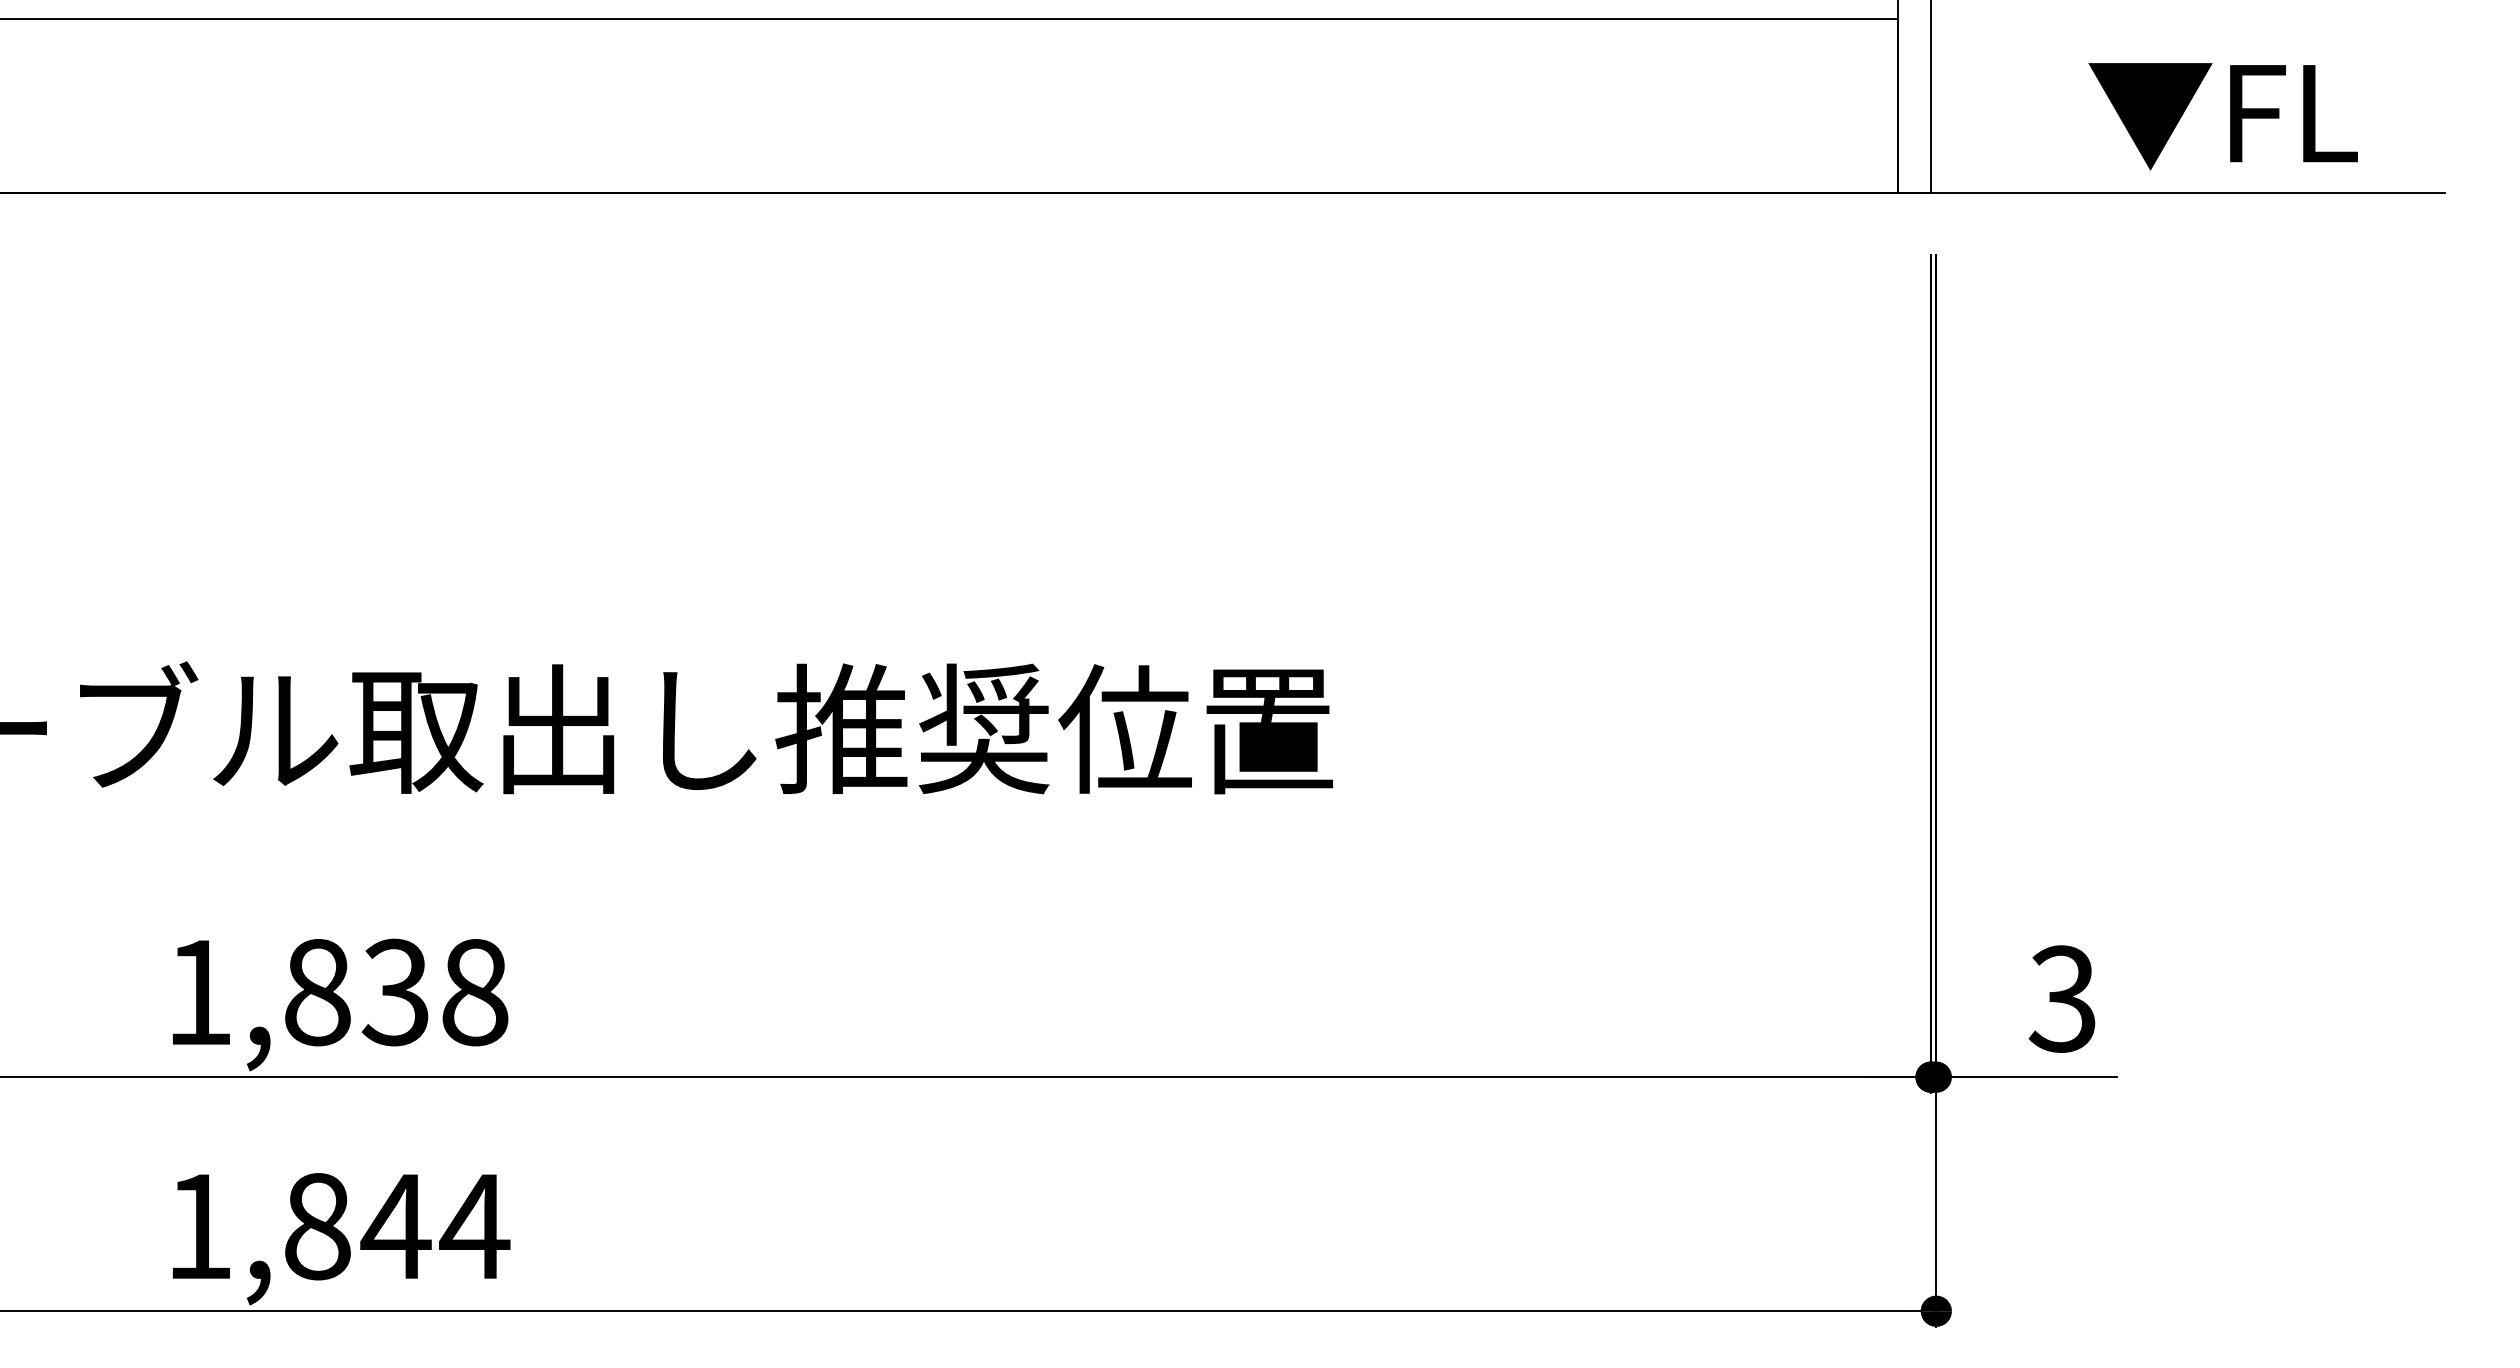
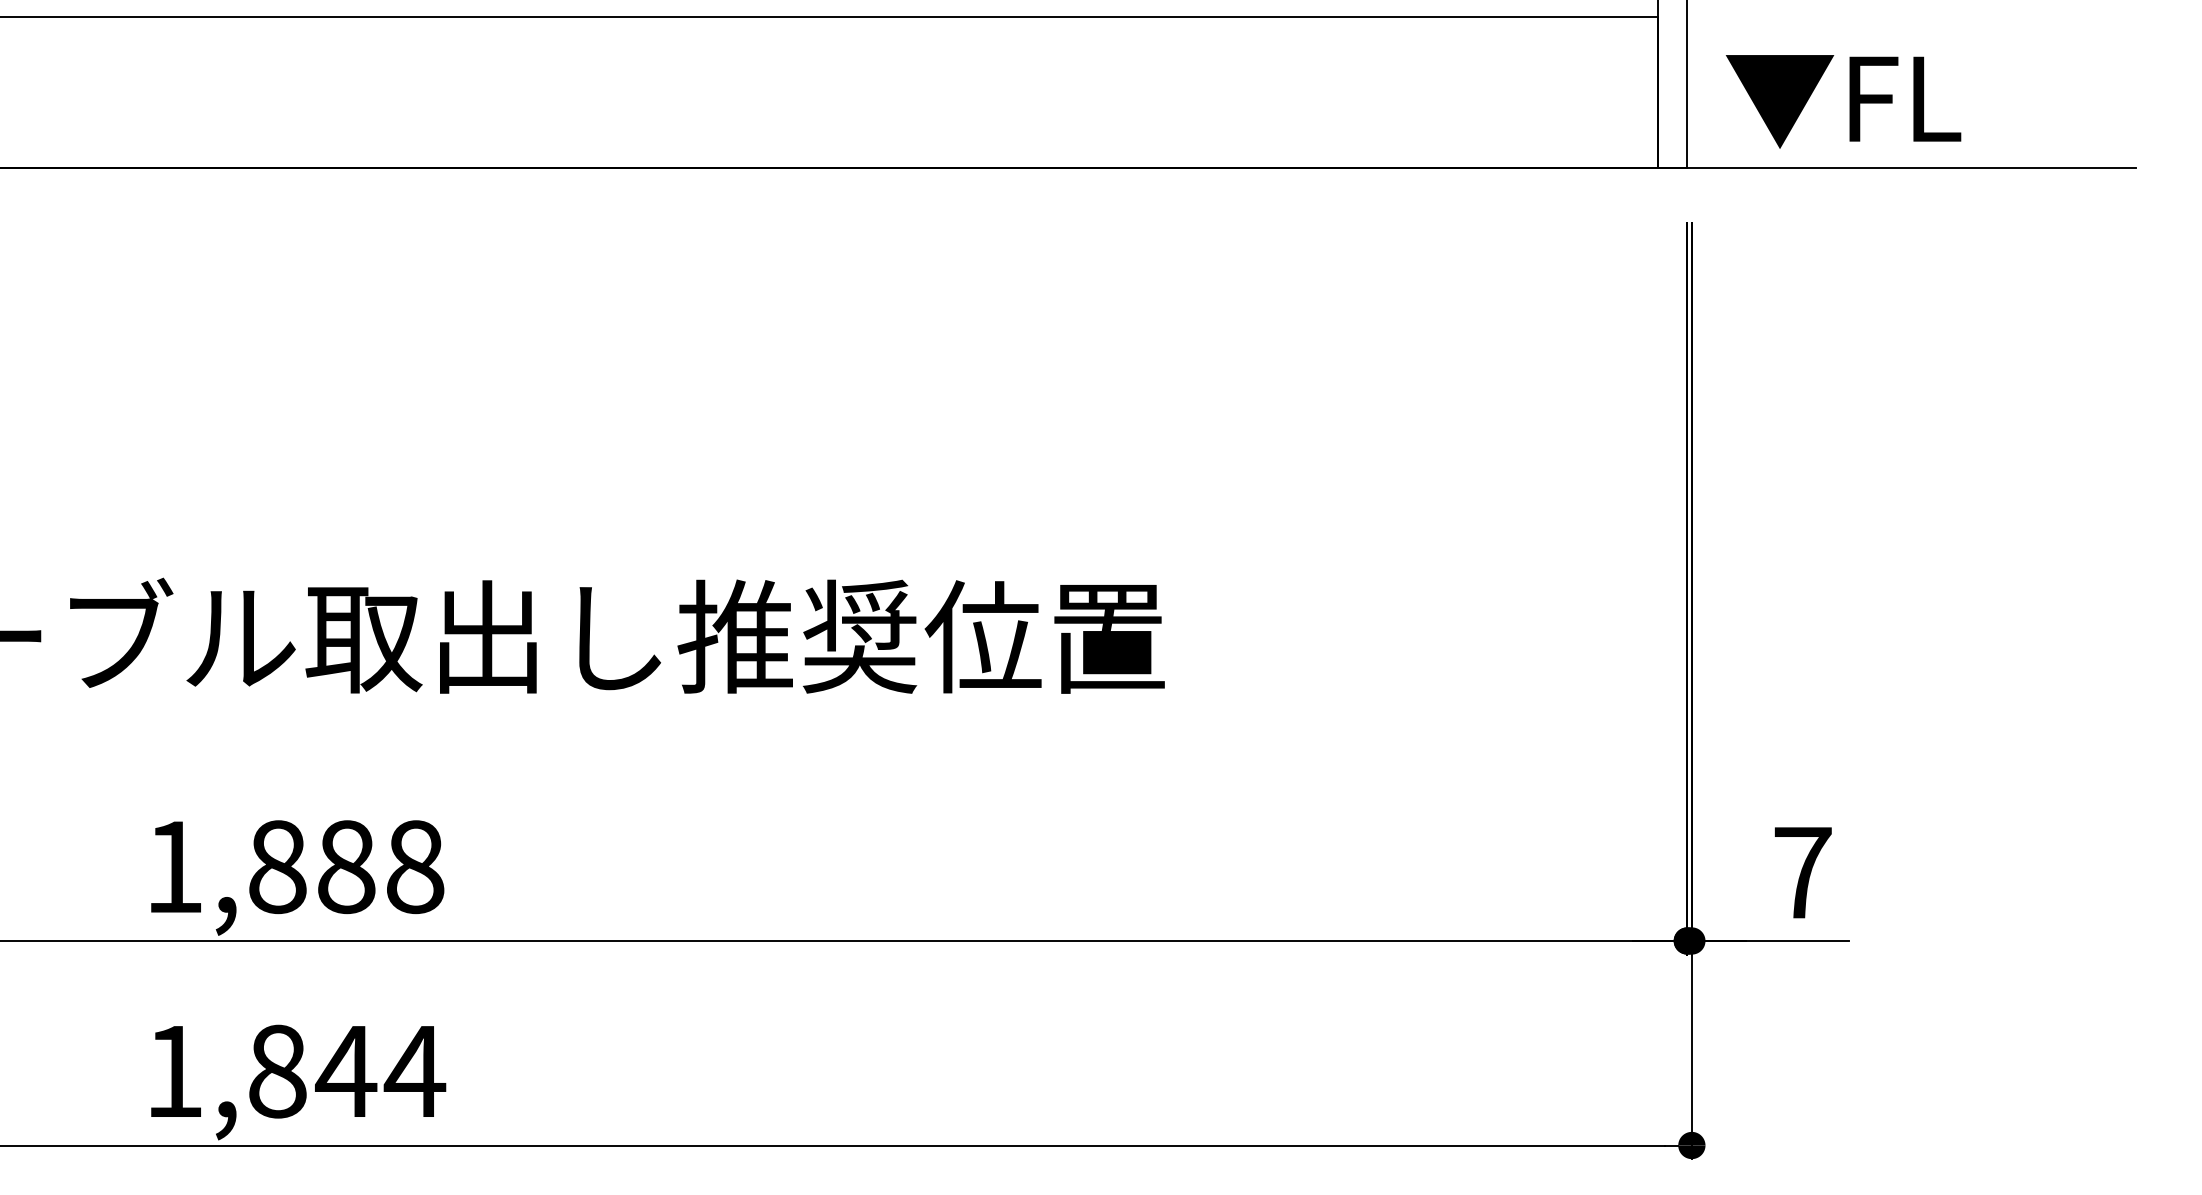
text: (2223, 116) -> (1843, 101), moved
text: (395, 993) -> (345, 867), 1,838 -> 1,888
text: (2061, 998) -> (1801, 872), 3 -> 7

